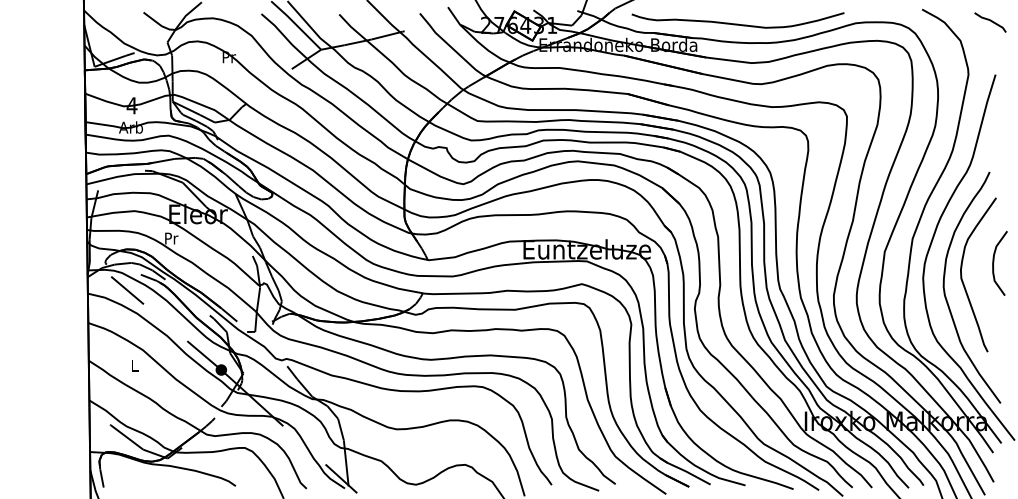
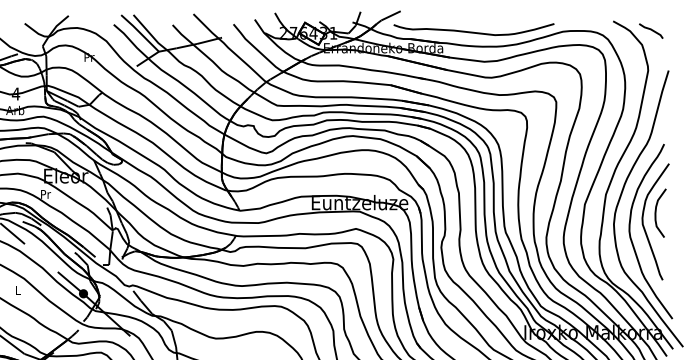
line: (990, 21) -> (651, 30), moved
curve: (994, 262) -> (656, 212), moved

